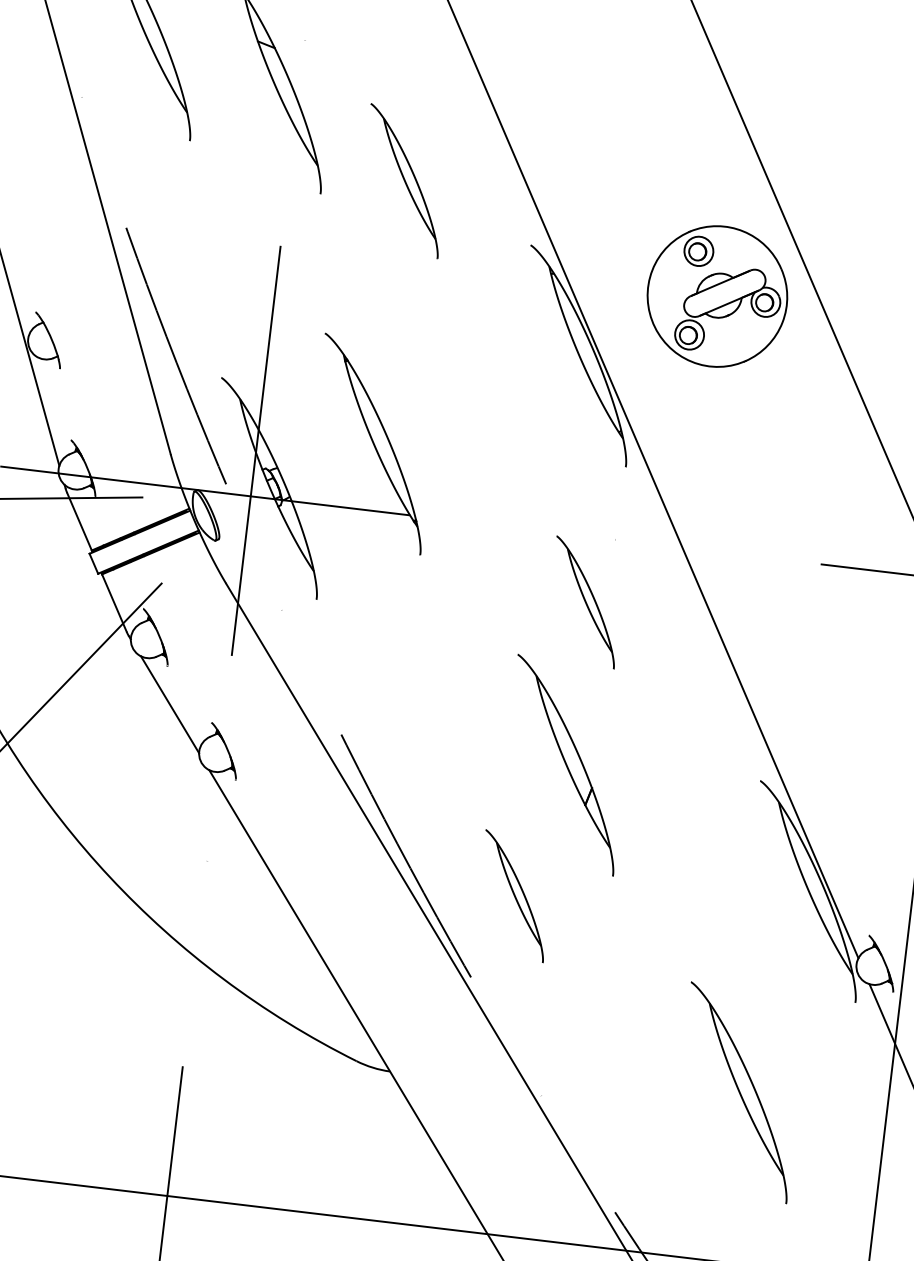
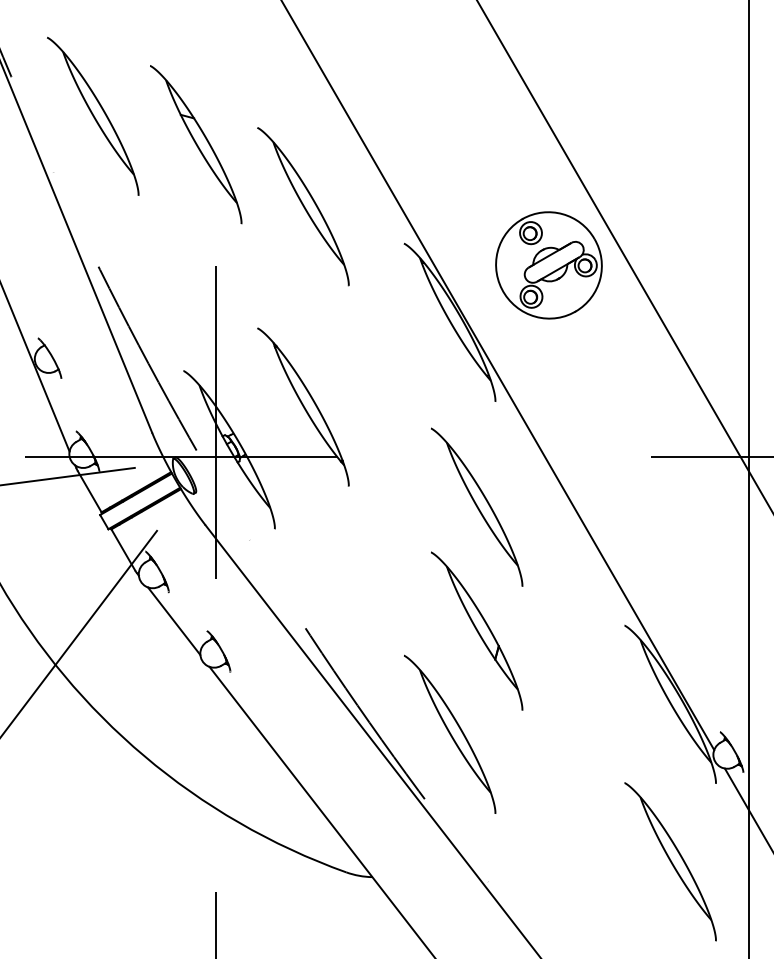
part: (404, 180) -> (303, 206), size x1.43
part: (585, 601) -> (477, 506), size x1.67
part: (515, 895) -> (450, 733), size x1.67
part: (739, 1092) -> (670, 861), moved

